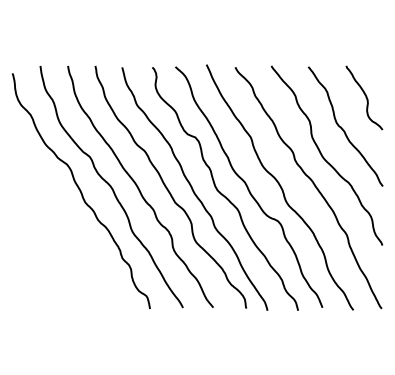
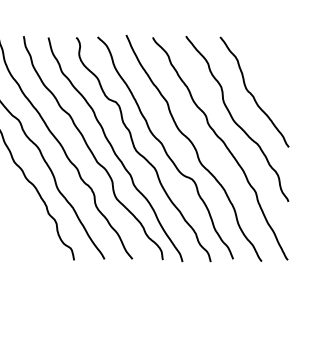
curve: (365, 97) -> (272, 65), removed

